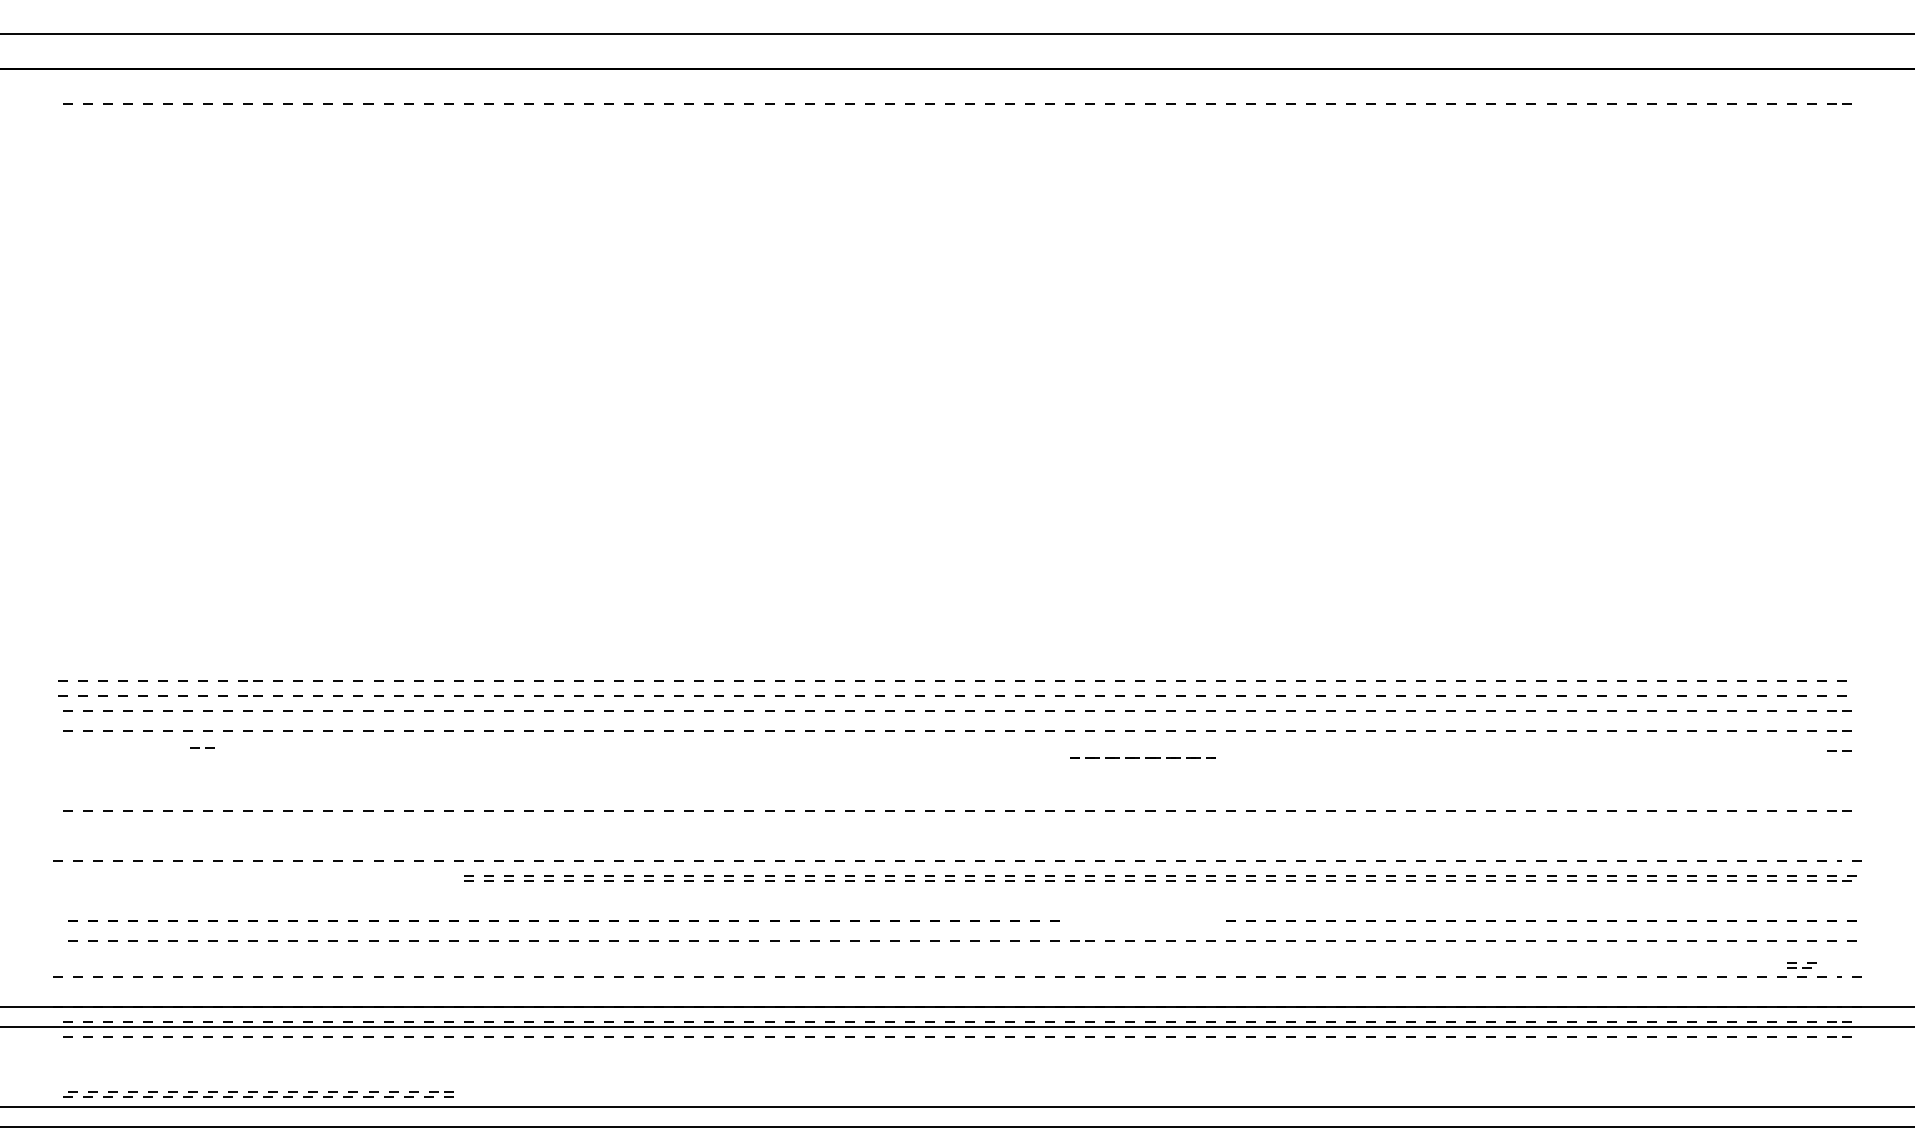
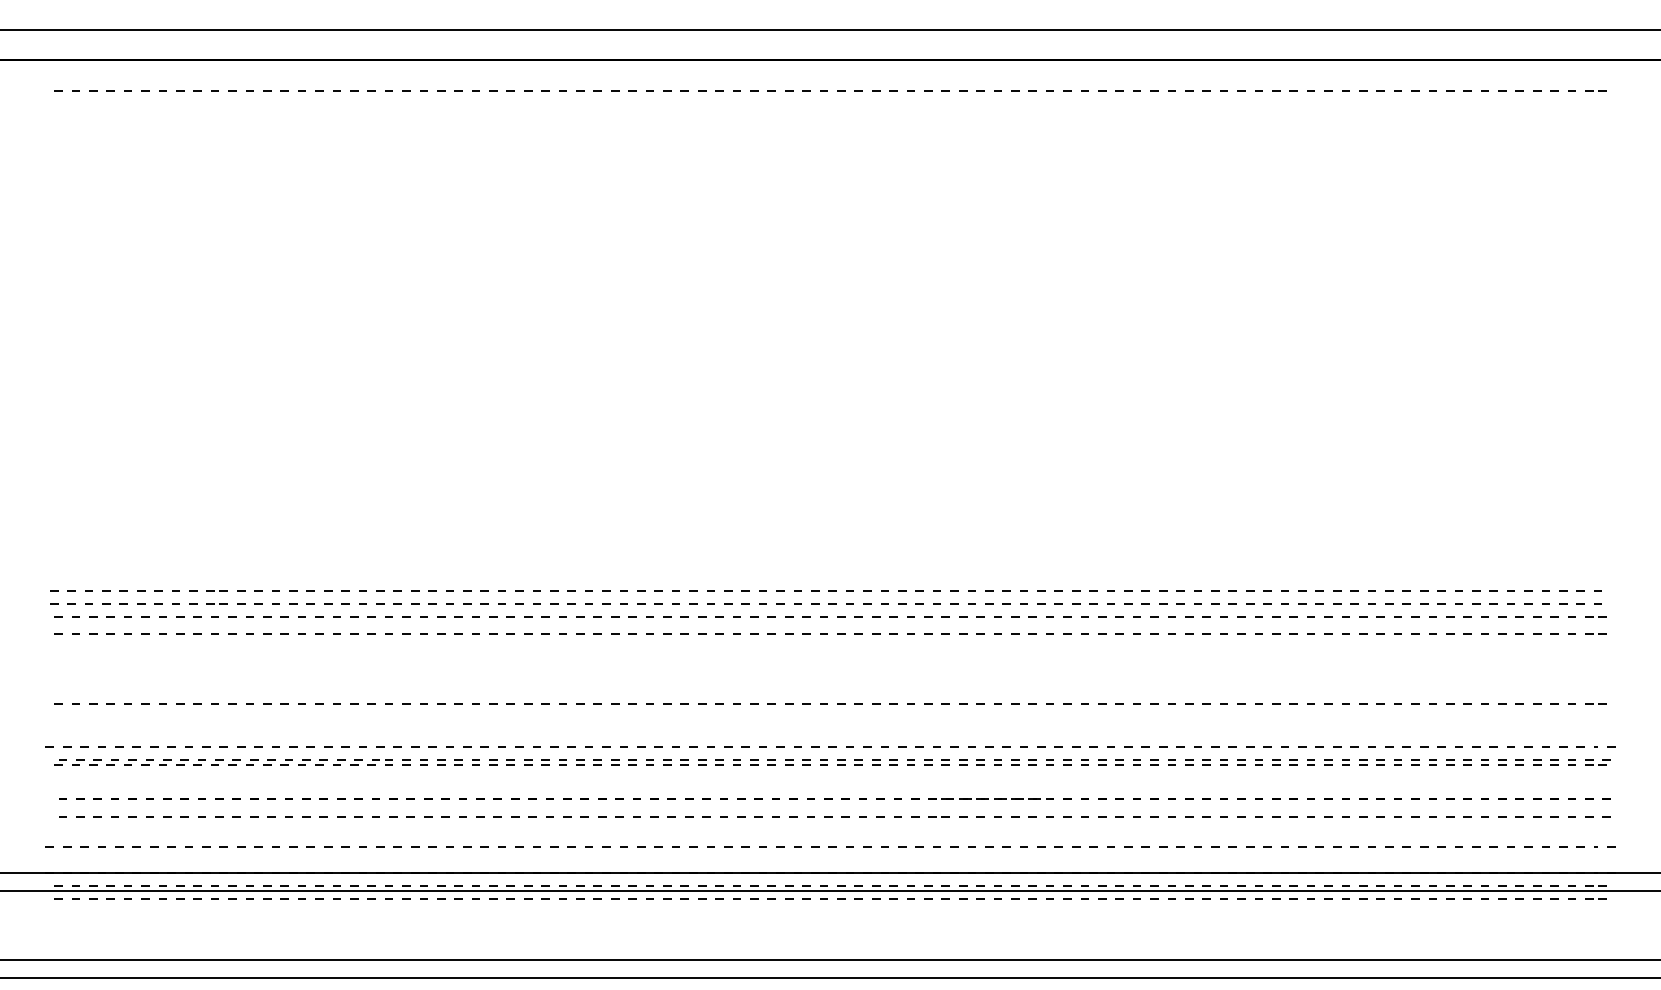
line: (199, 747) -> (172, 648), removed
line: (1836, 750) -> (1593, 651), removed
line: (1139, 756) -> (988, 798), moved
part: (1801, 965) -> (1562, 837), removed
part: (257, 1094) -> (223, 762), moved

